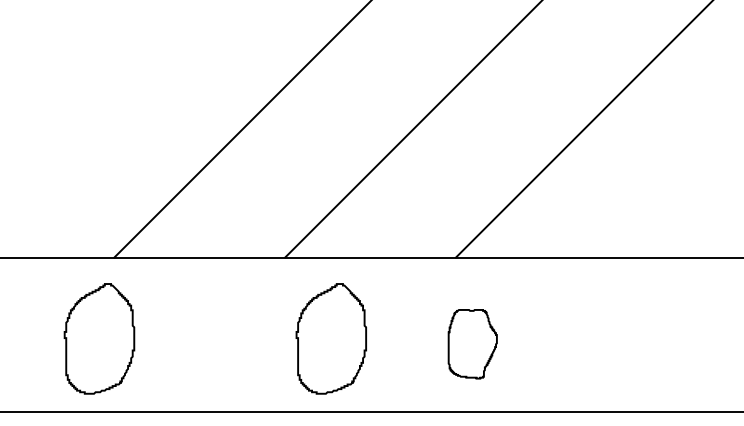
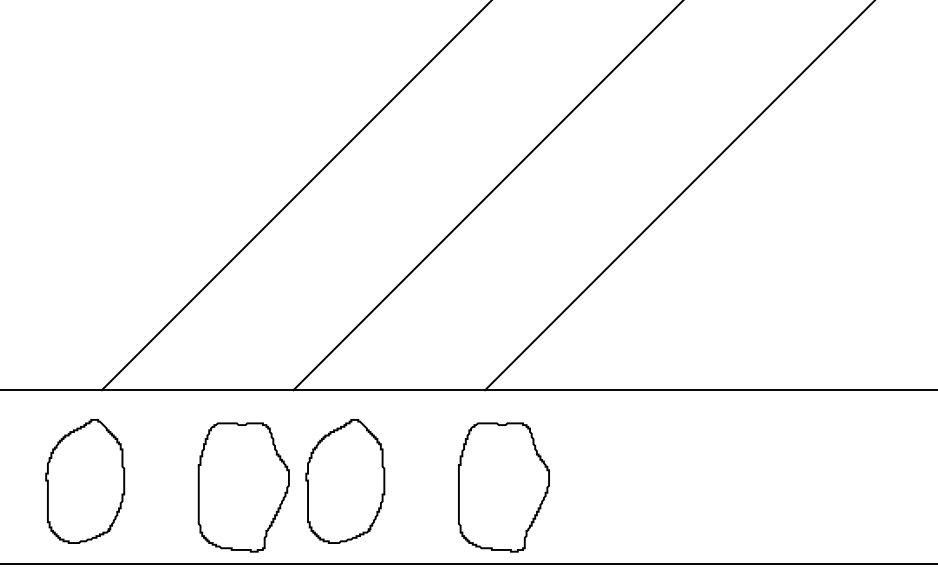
part: (240, 344) -> (243, 487), added
part: (472, 344) -> (503, 487), size x1.67

